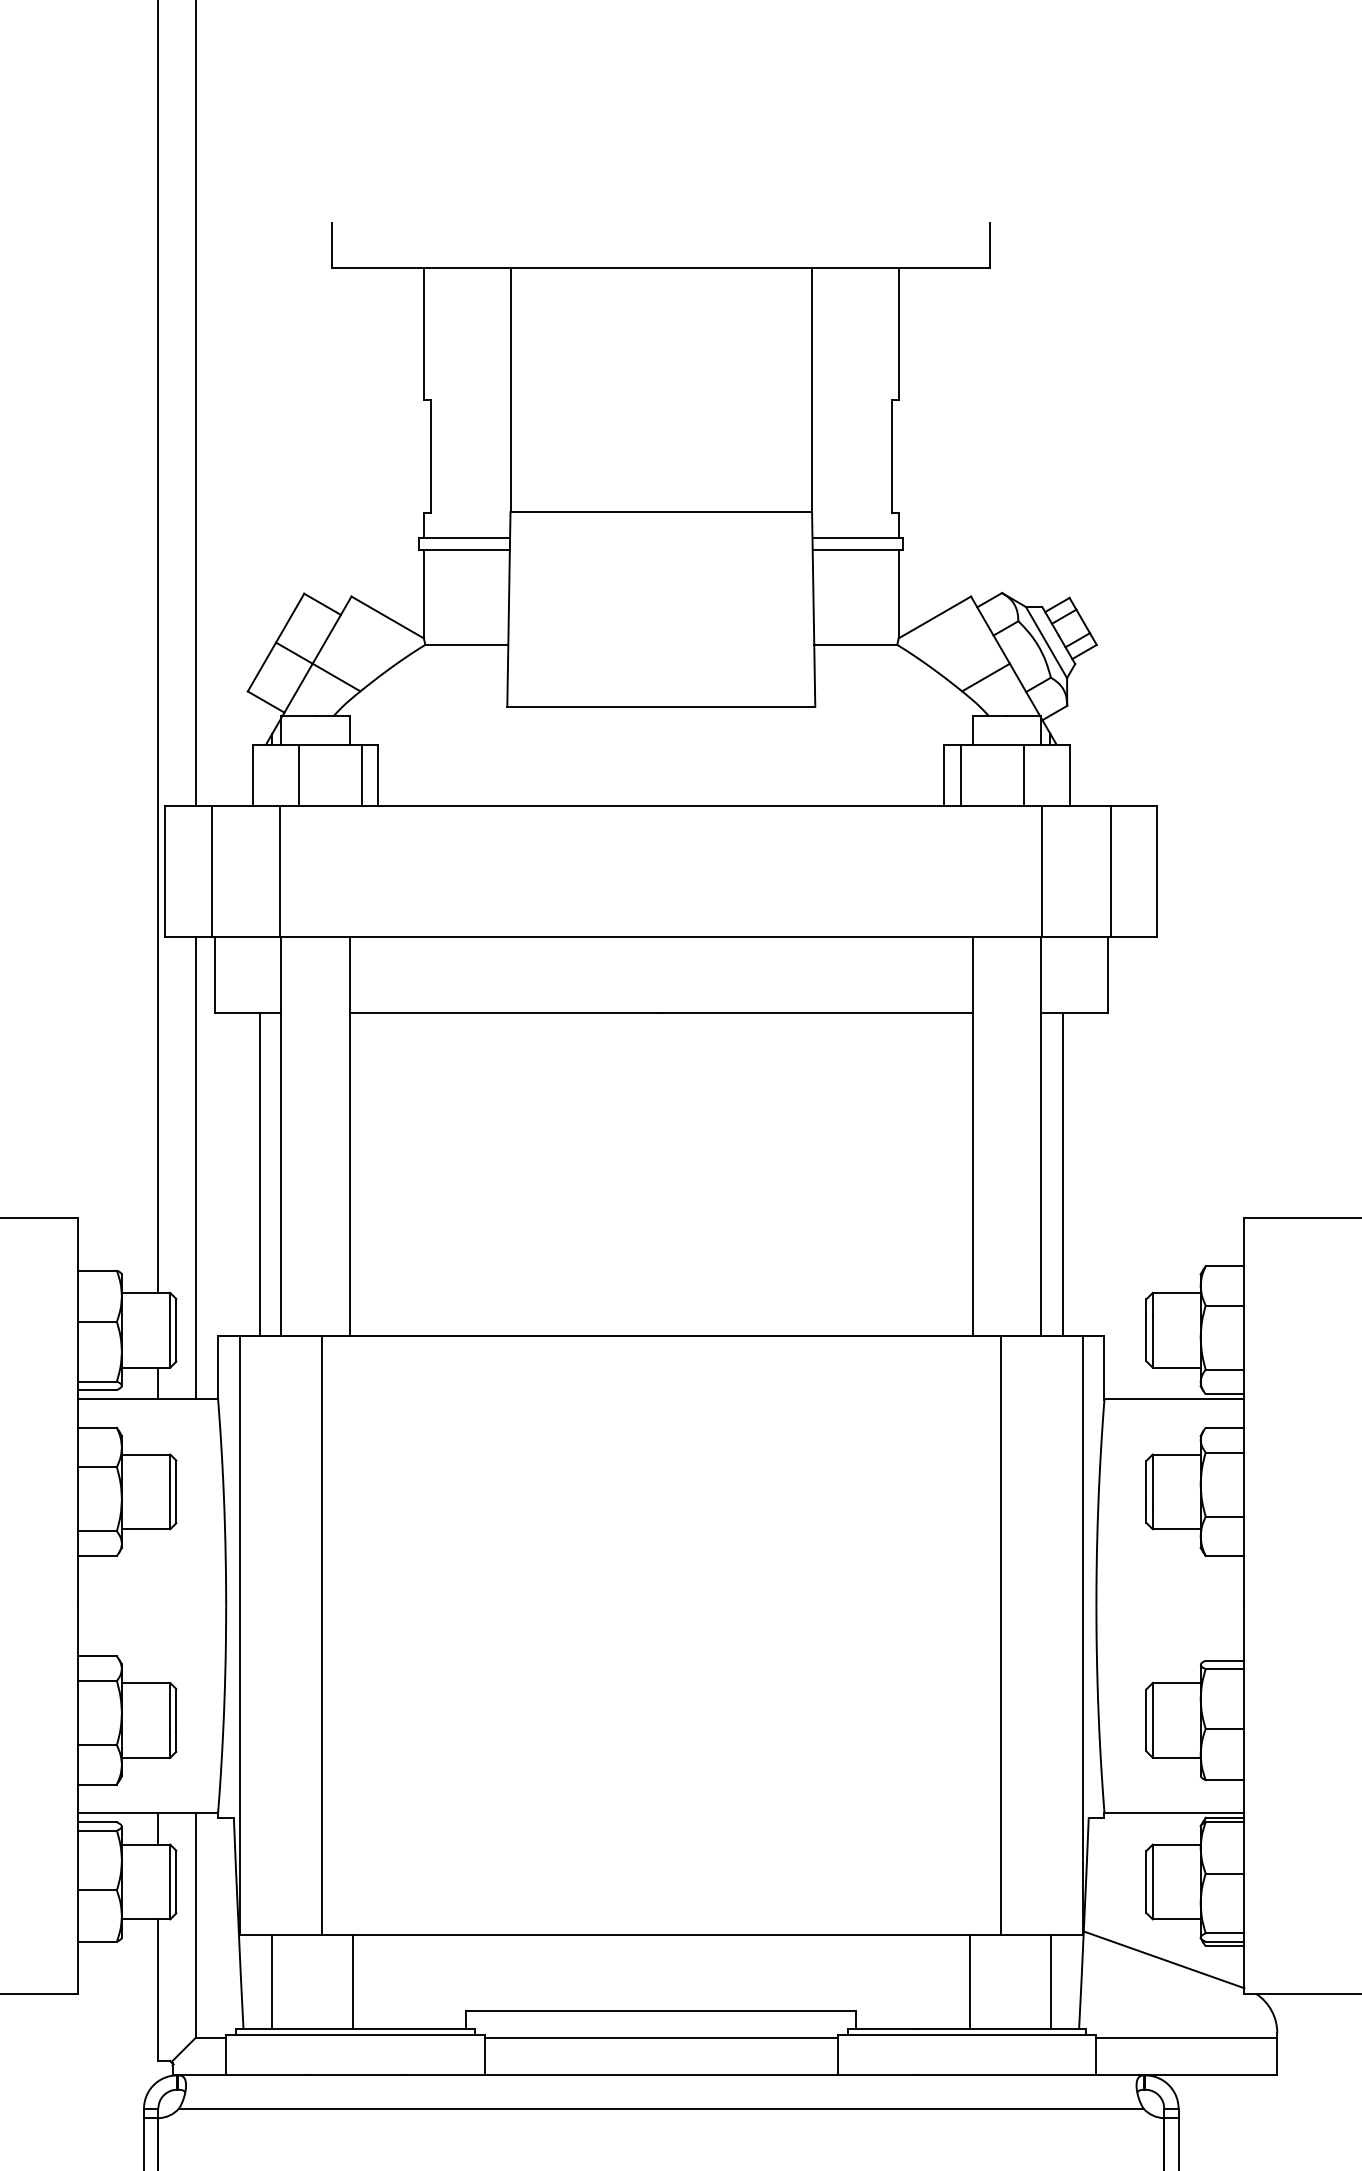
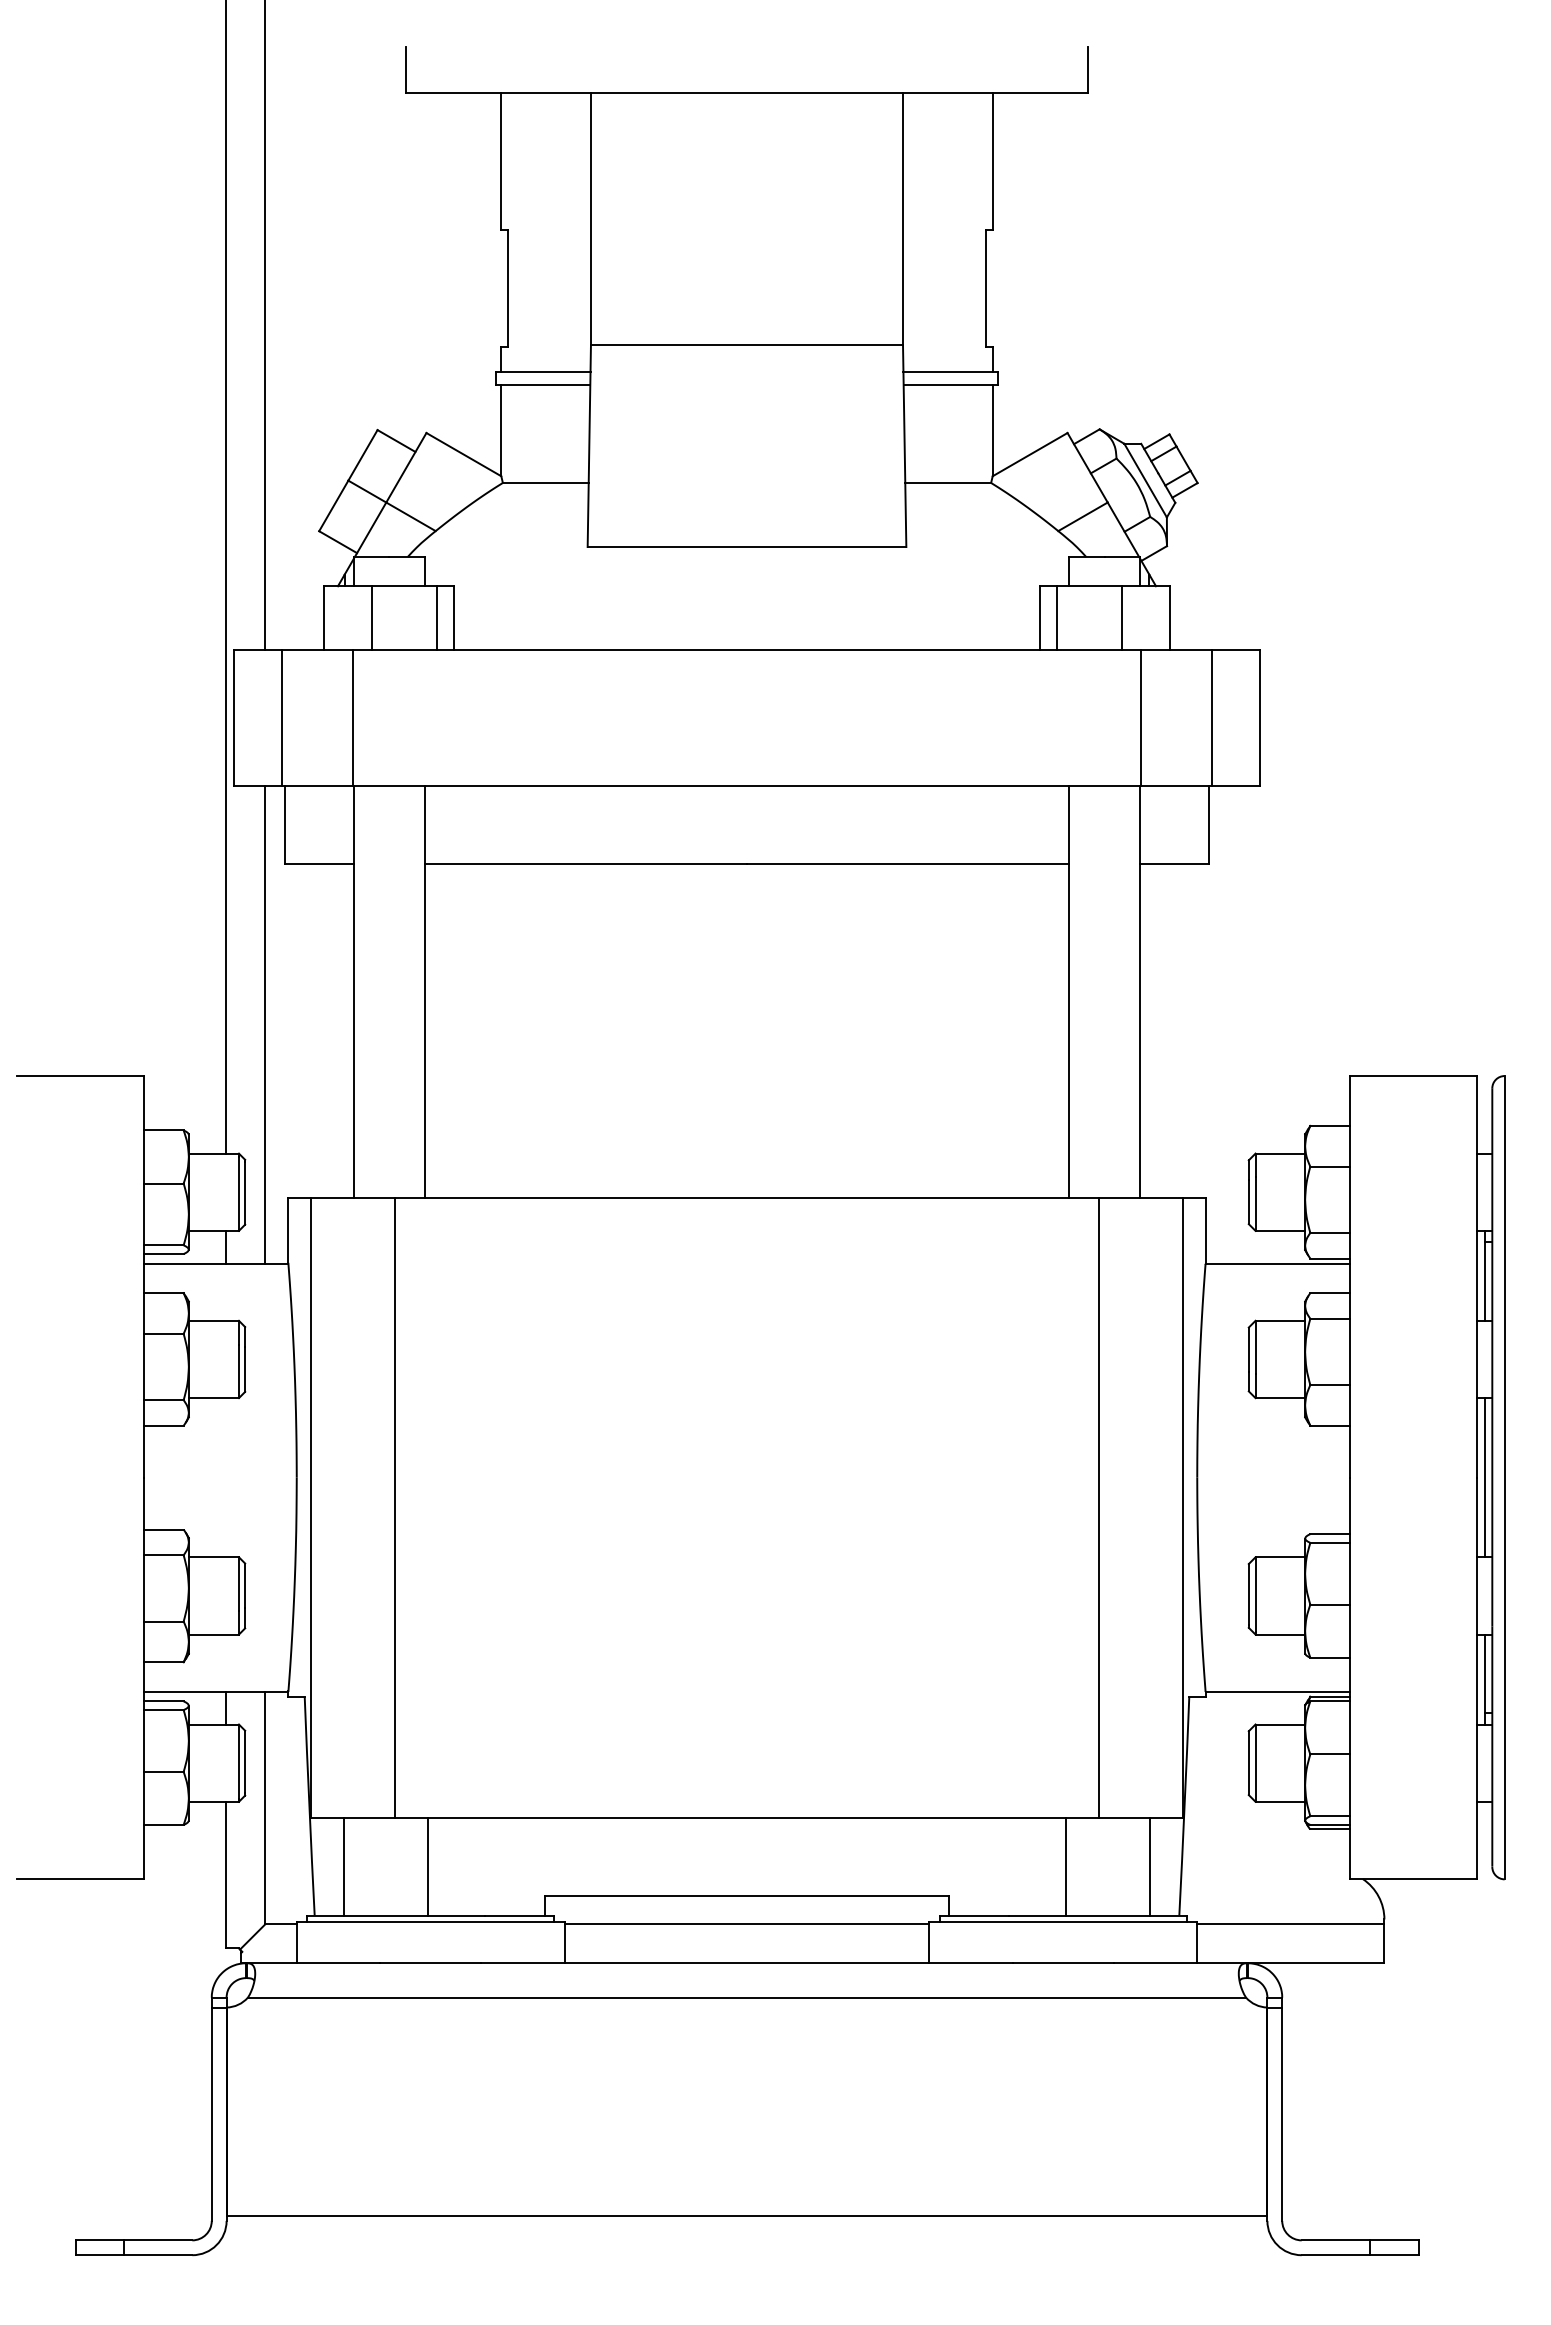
line: (259, 1173) -> (331, 1030), removed
line: (1062, 1173) -> (1162, 1030), removed
line: (1164, 1959) -> (1267, 1843), removed

